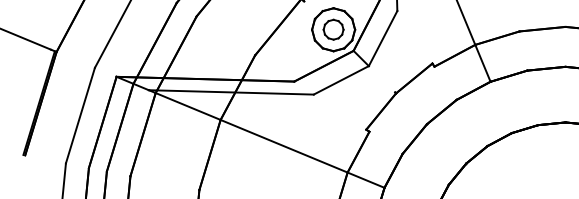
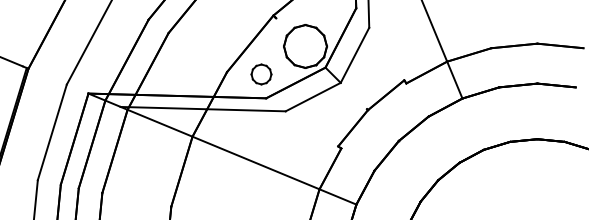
part: (333, 29) -> (261, 74), moved

